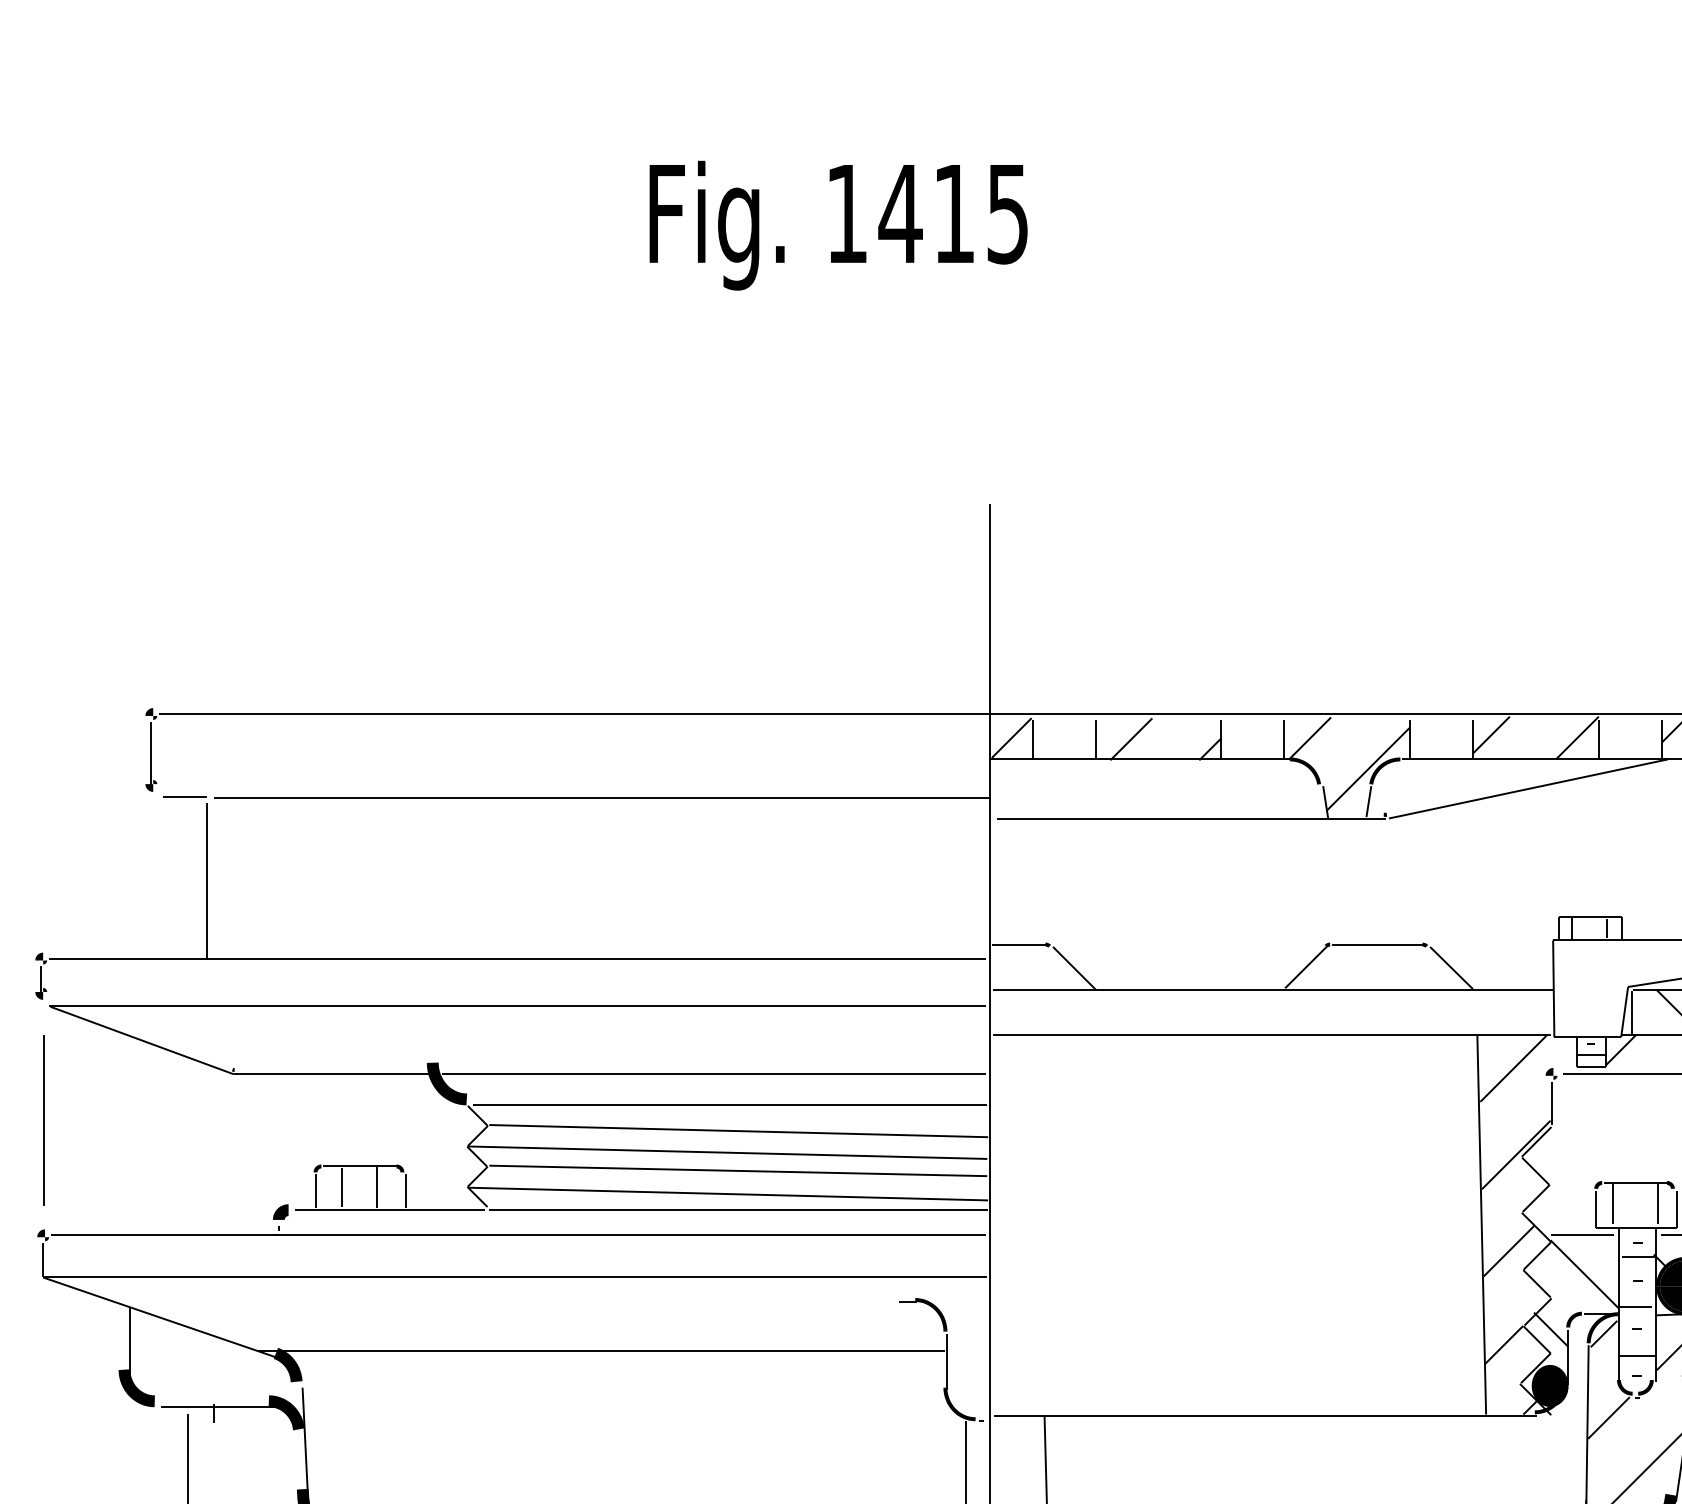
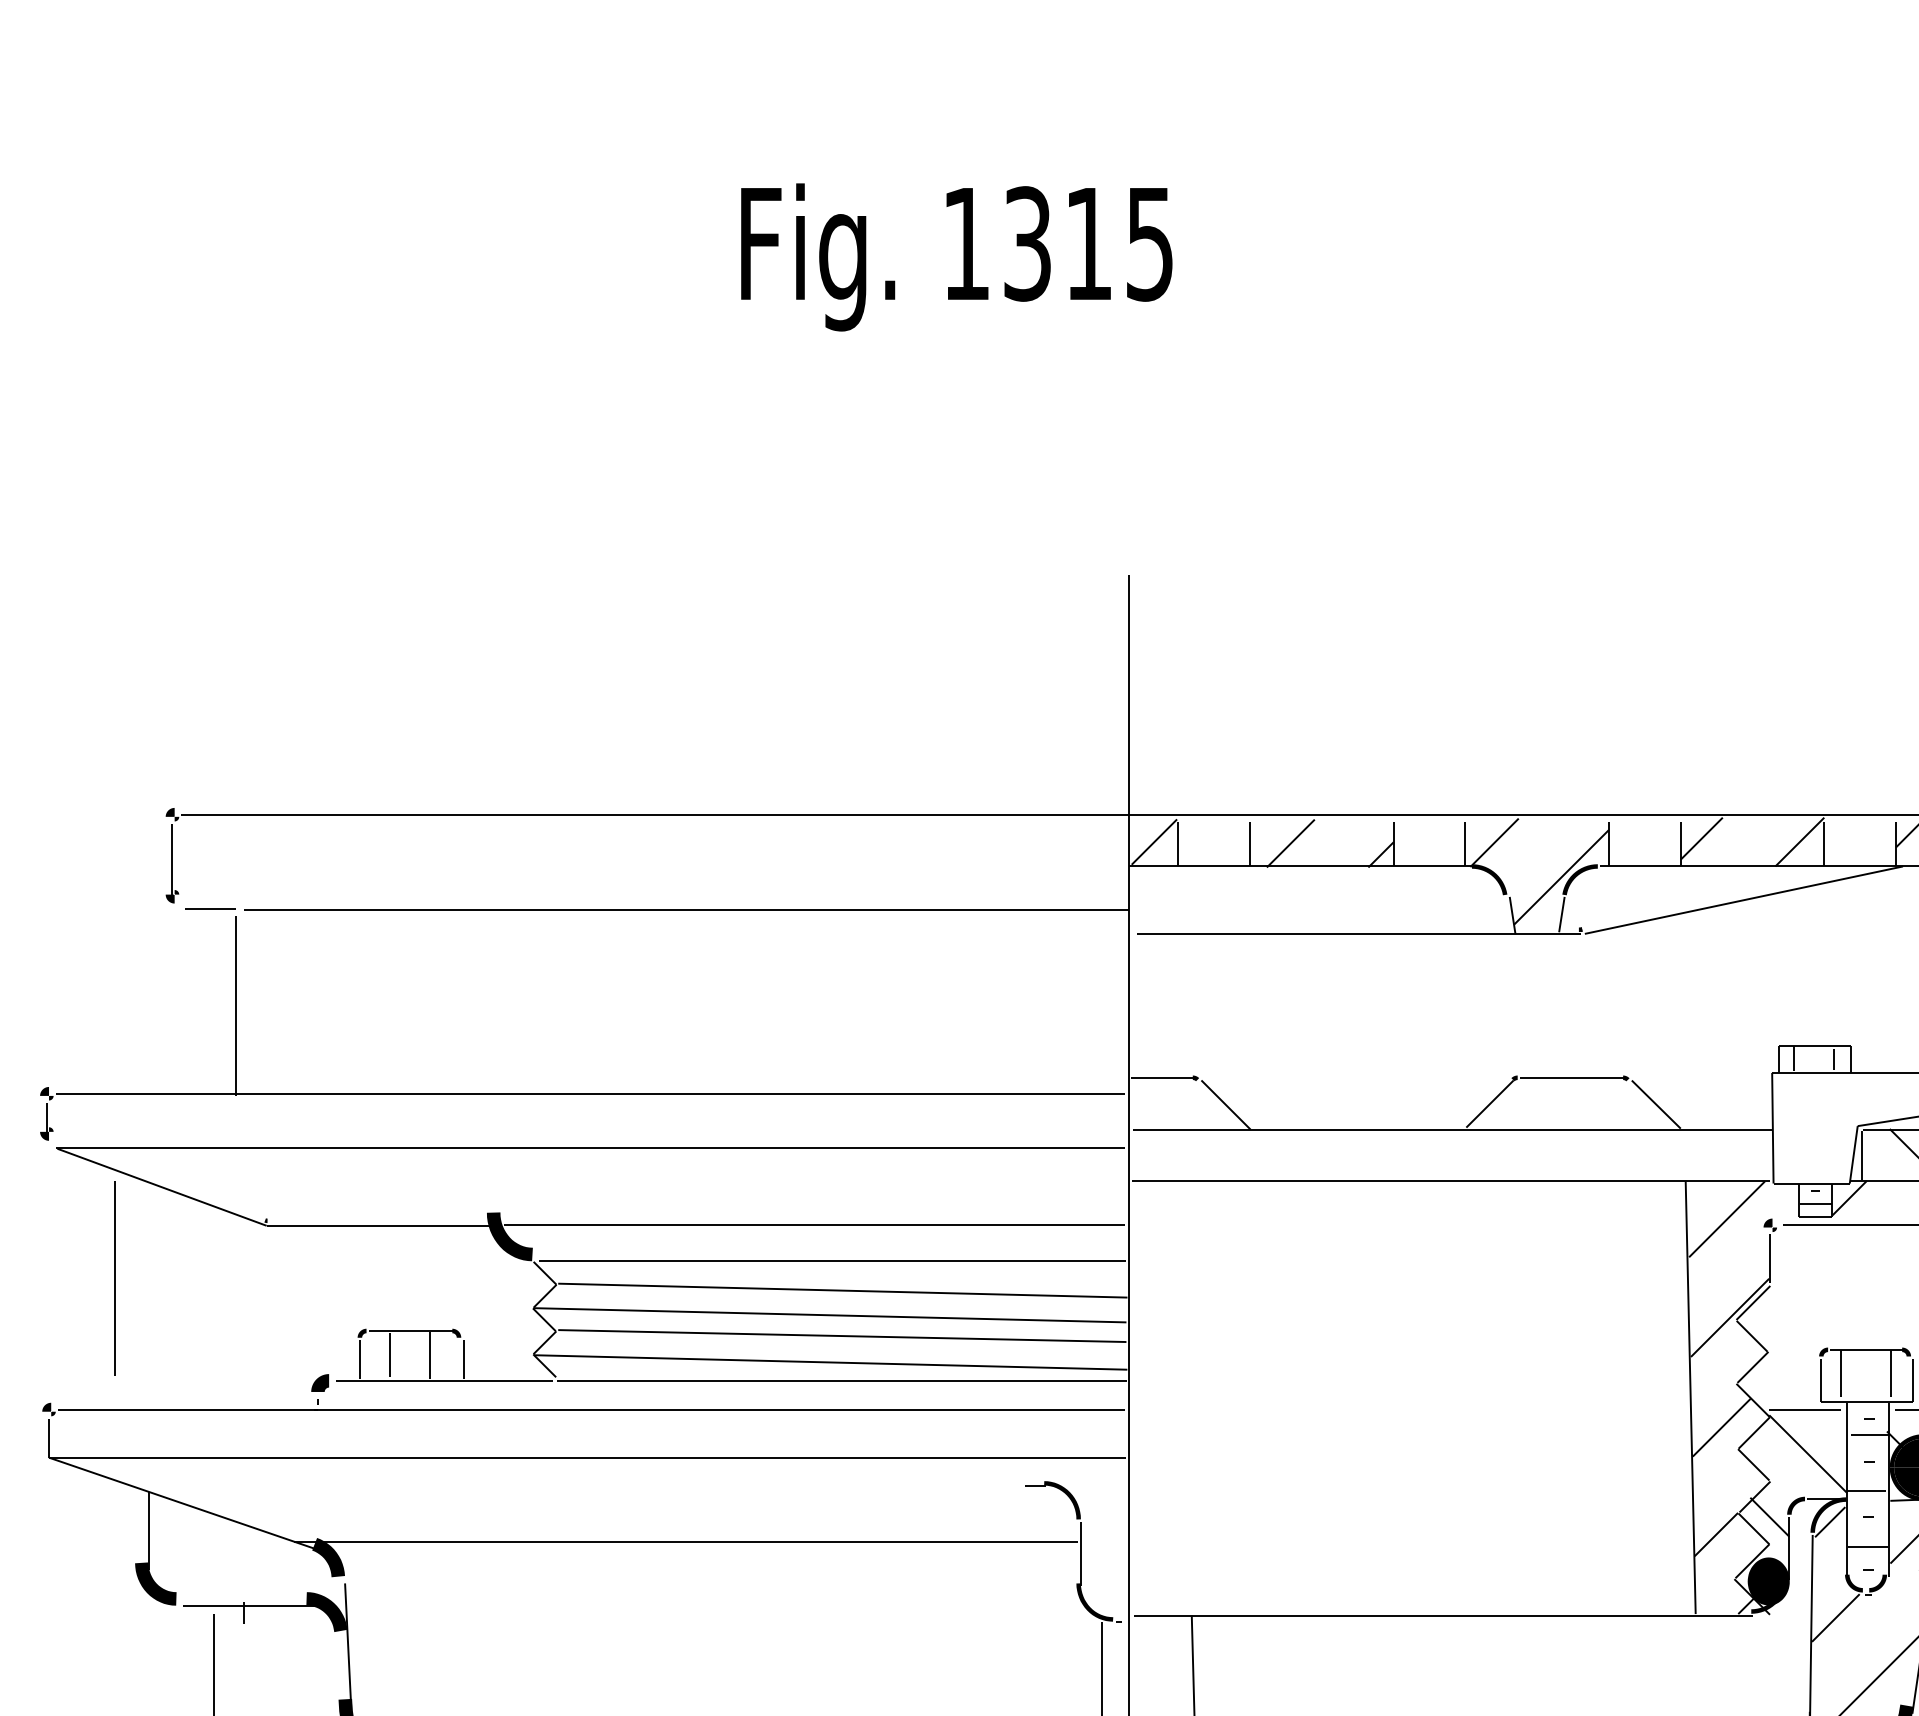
text: (900, 213) -> (1027, 243), 1415 -> 1315
line: (43, 1120) -> (114, 1278), moved

